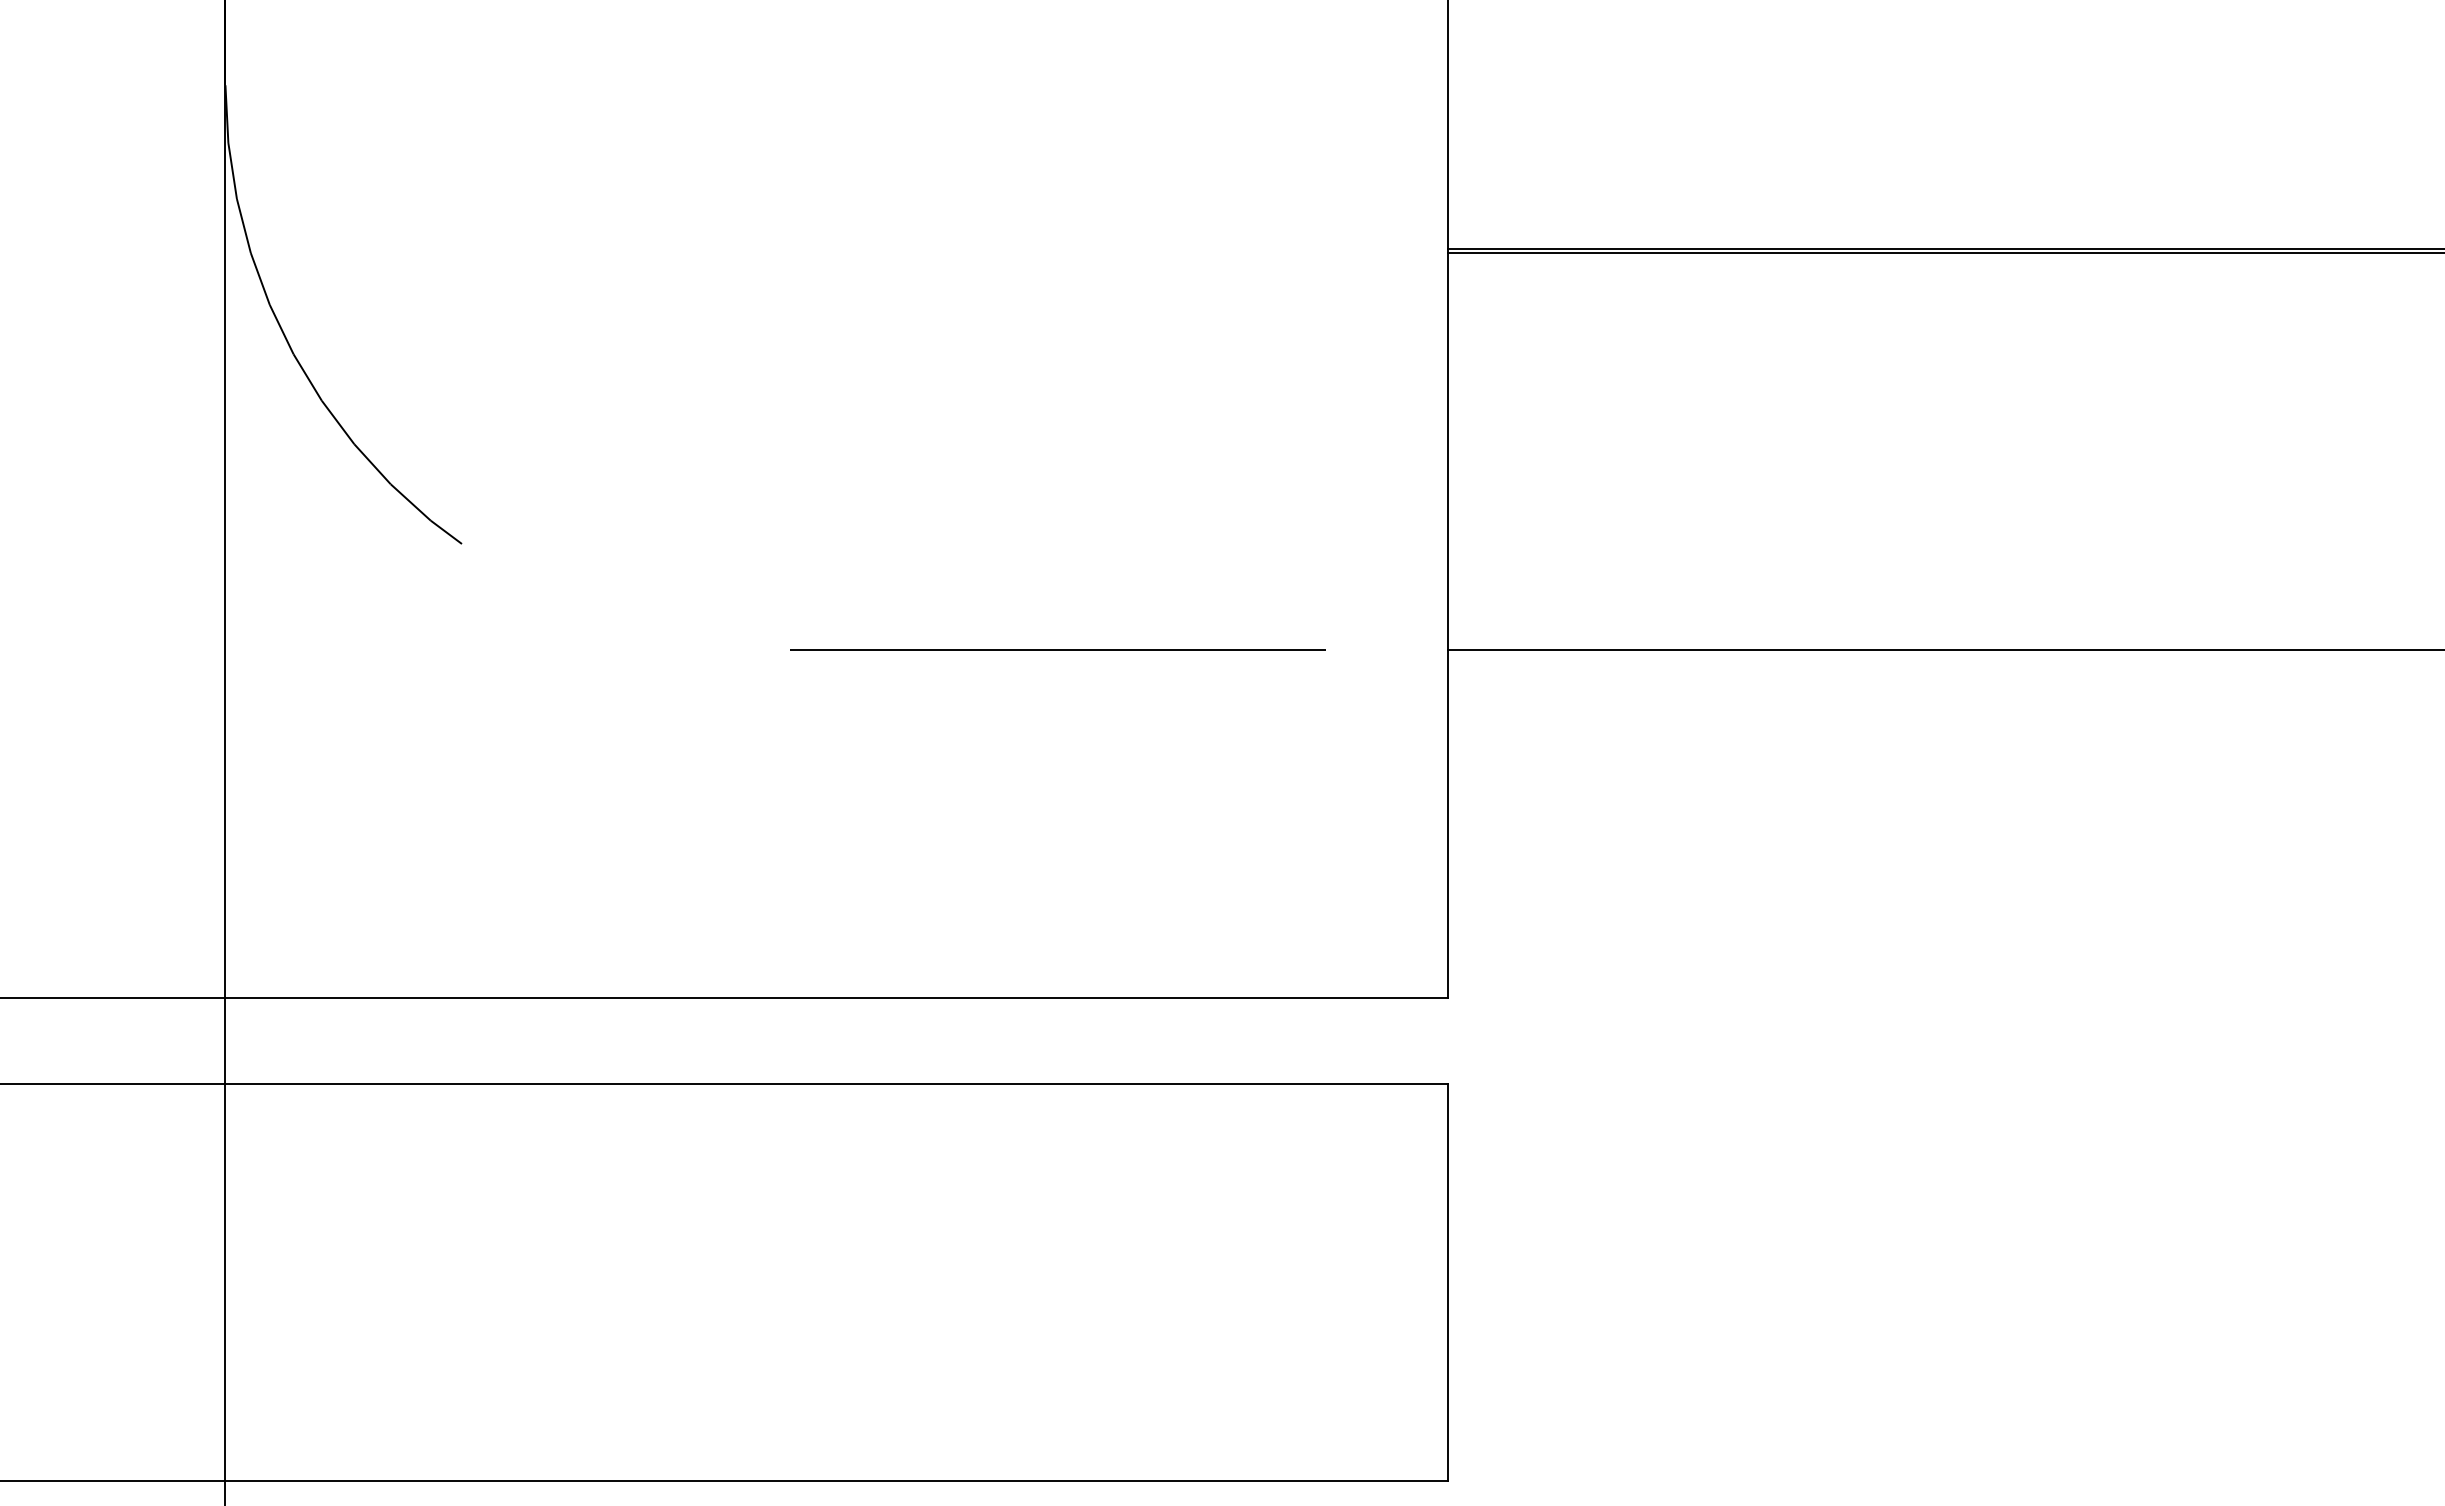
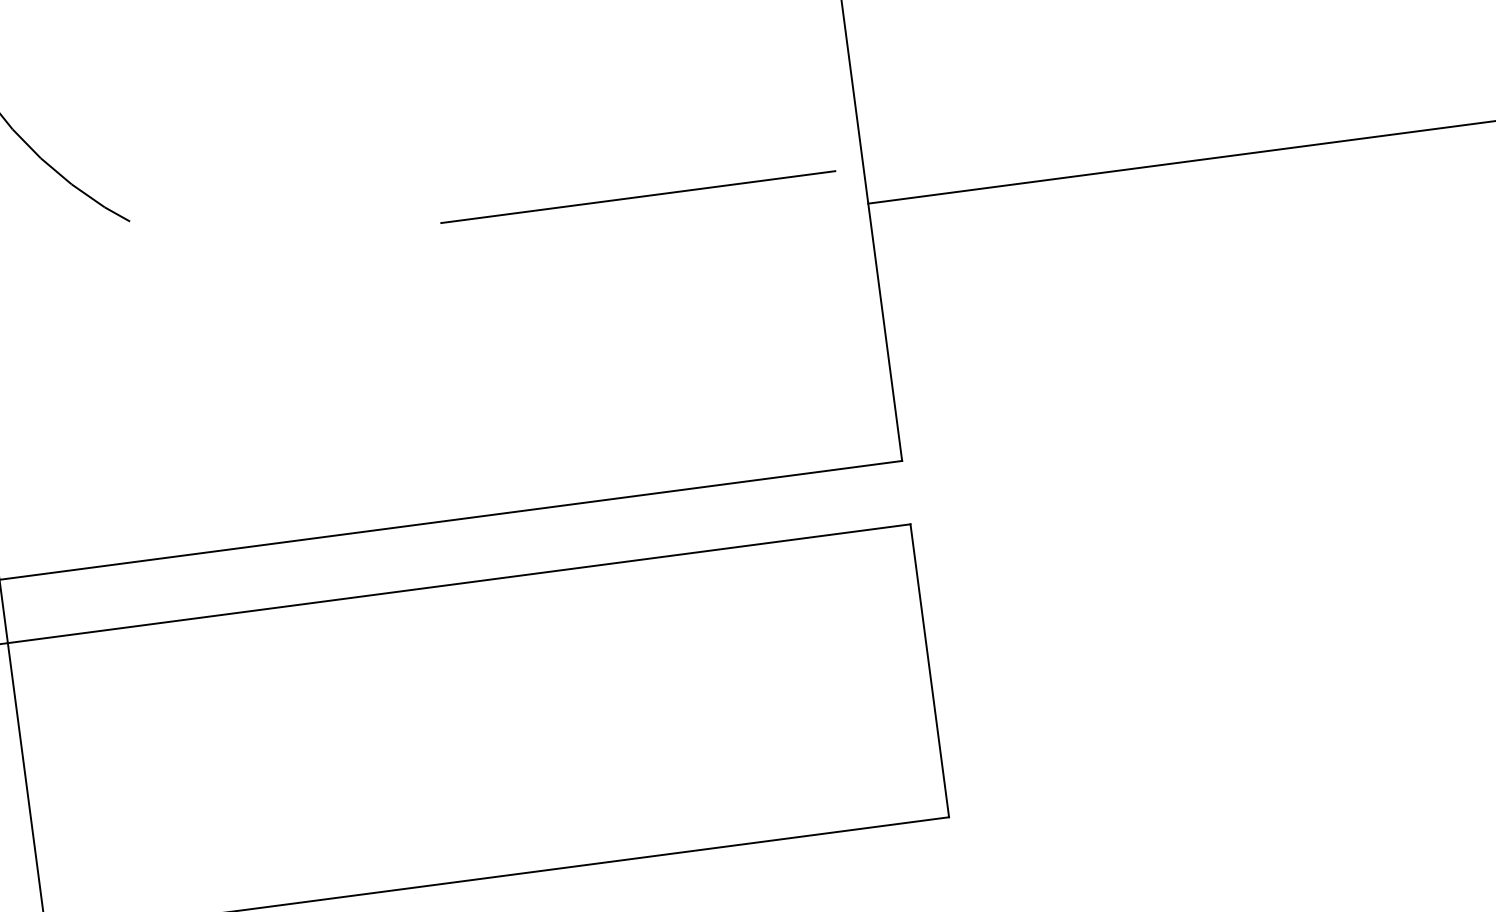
line: (1057, 649) -> (638, 197), moved

